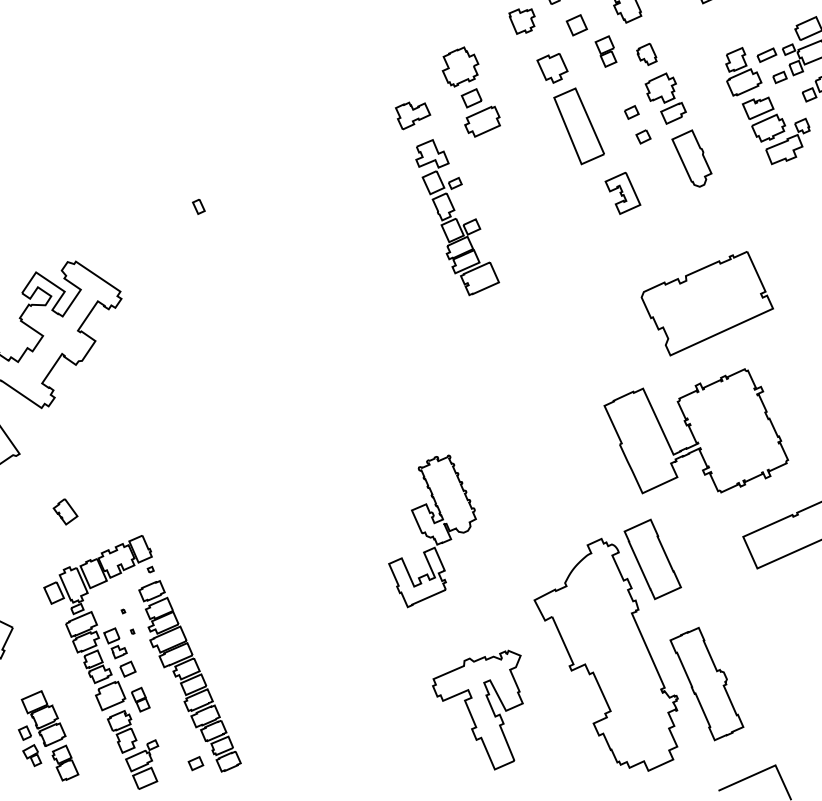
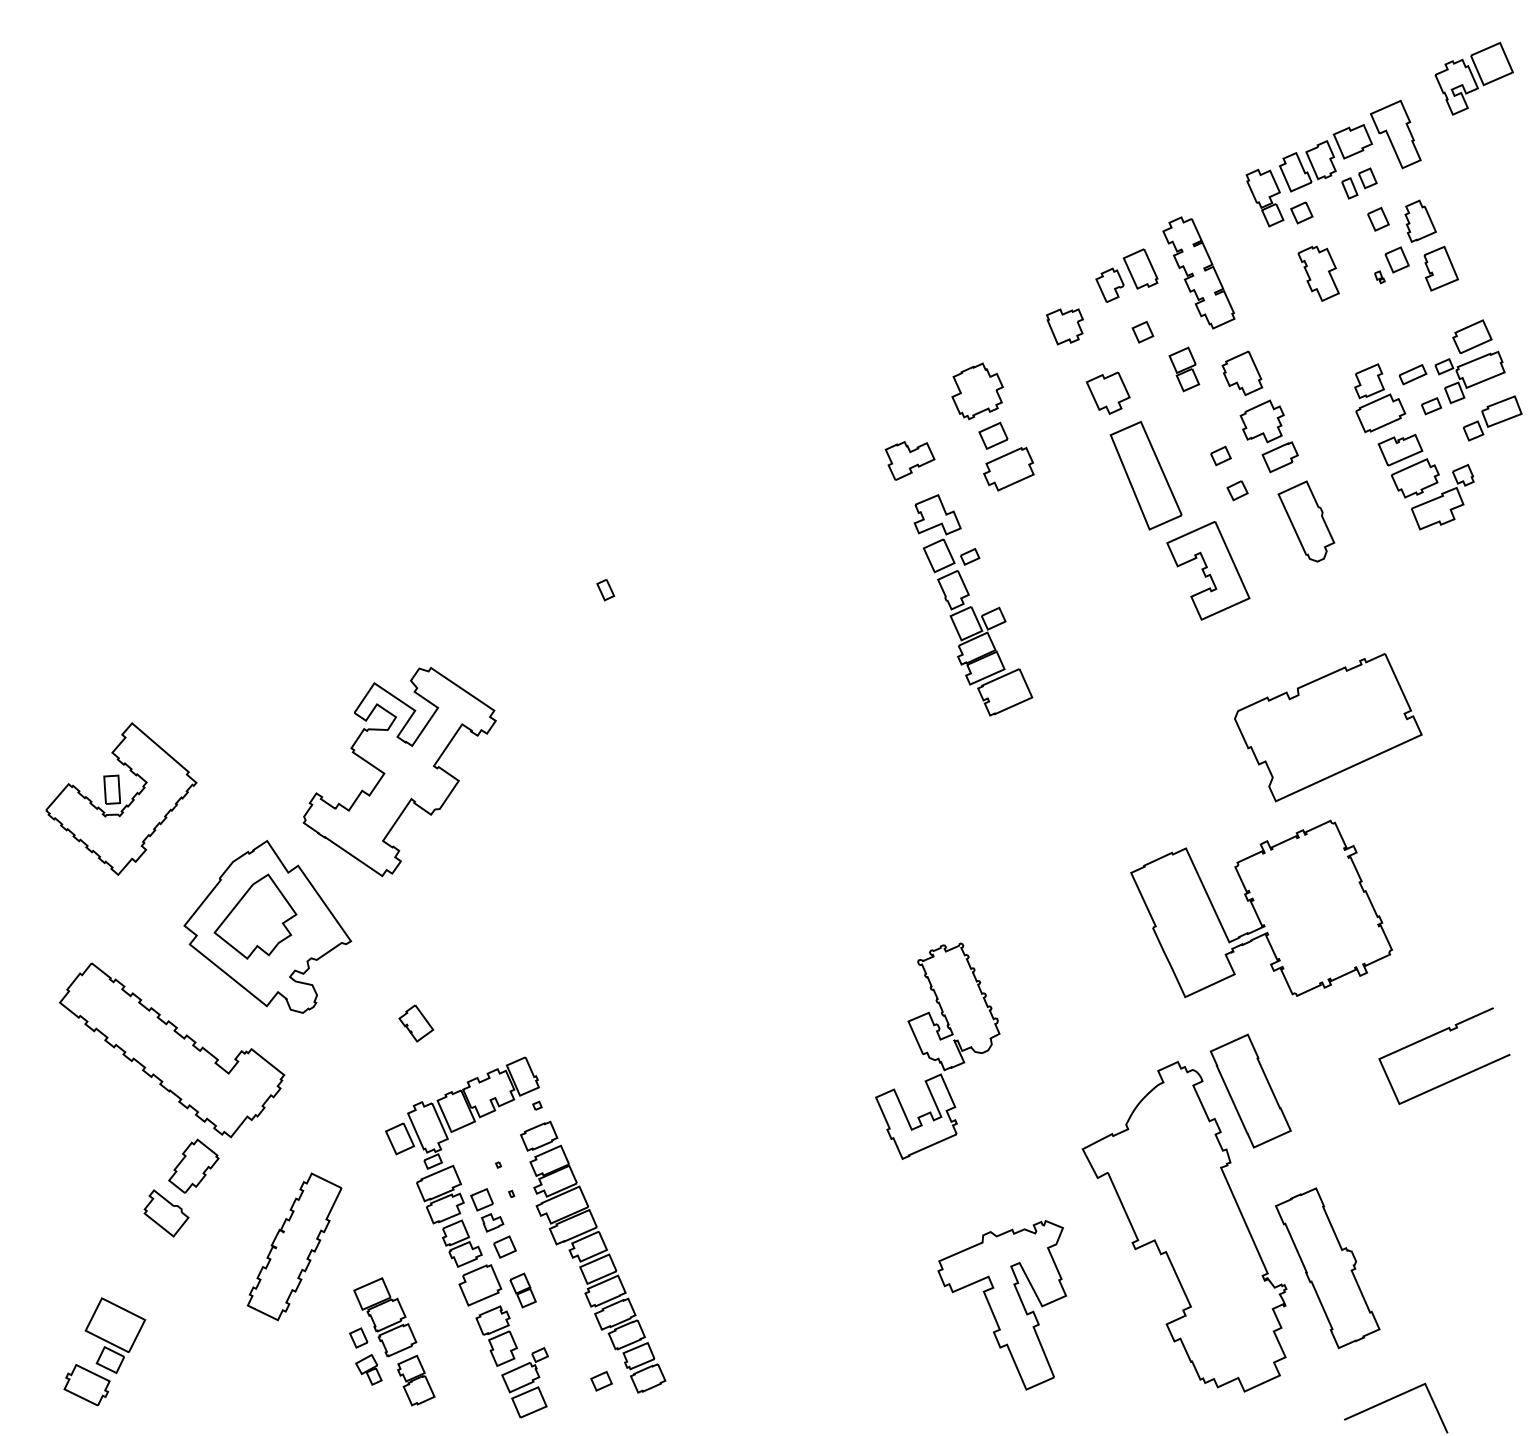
part: (576, 25) -> (1142, 332), size x0.71
part: (646, 54) -> (1242, 373), size x1.43
part: (623, 193) -> (1208, 570), size x1.67
part: (696, 430) -> (1261, 908), moved

